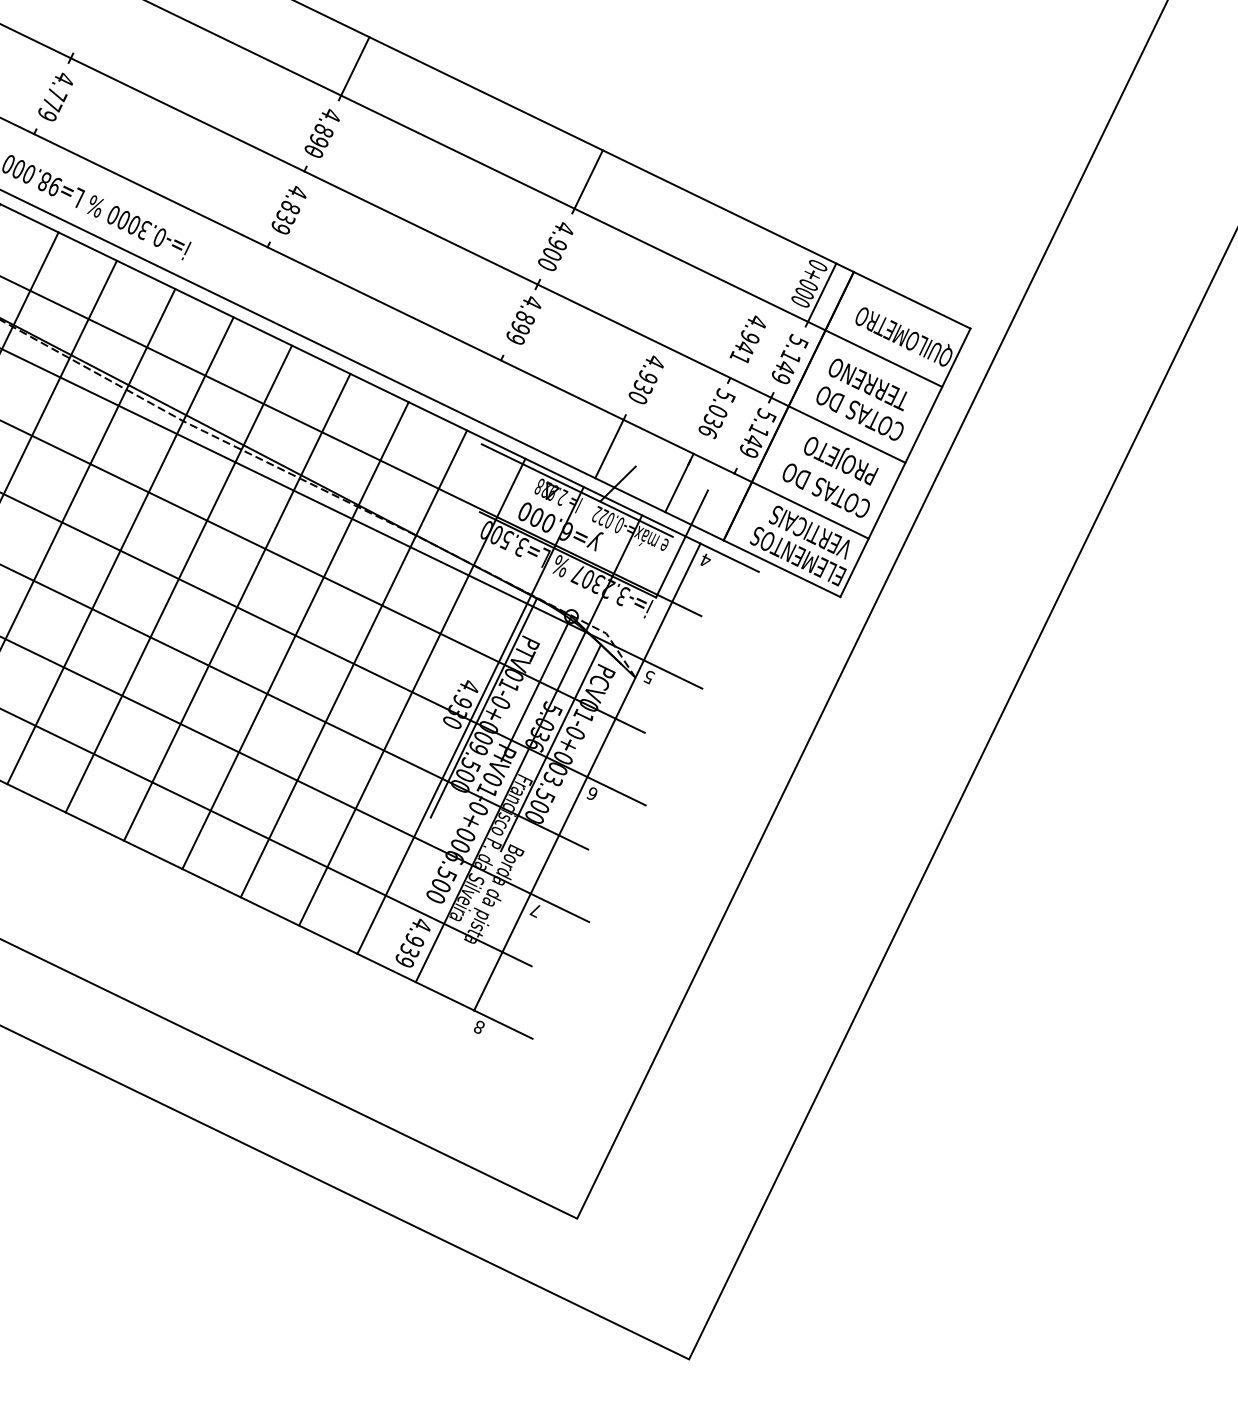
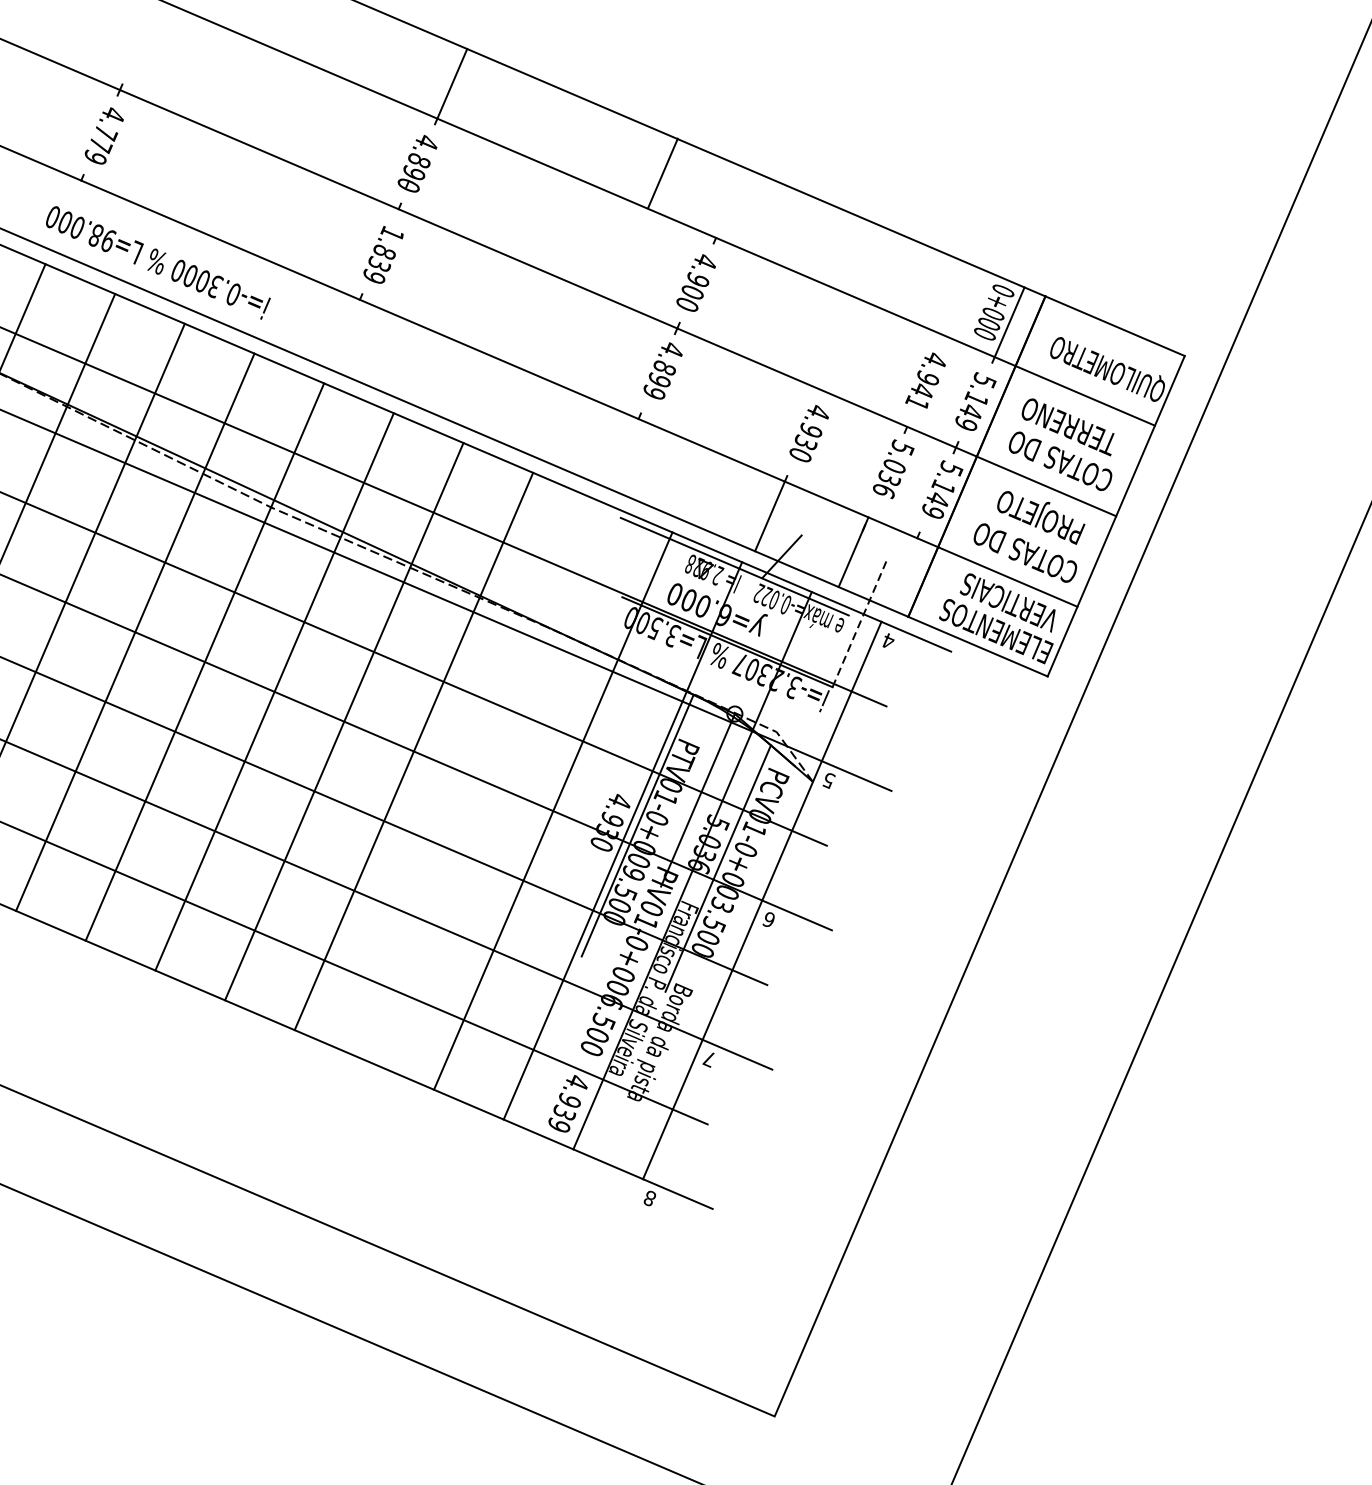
line: (588, 179) -> (662, 173), moved
text: (297, 191) -> (391, 233), 4.839 -> 1.839
line: (682, 543) -> (860, 622), solid -> dashed
line: (353, 663) -> (483, 780), removed

